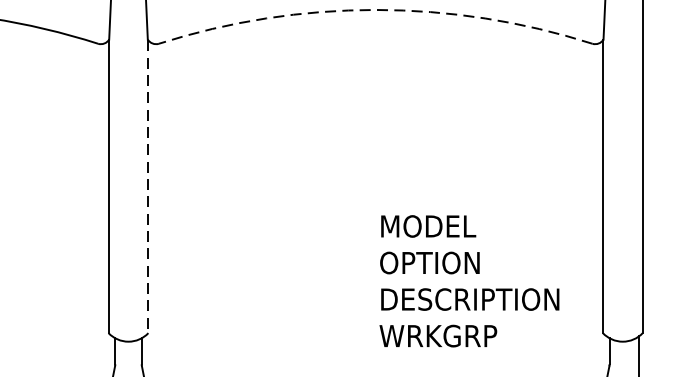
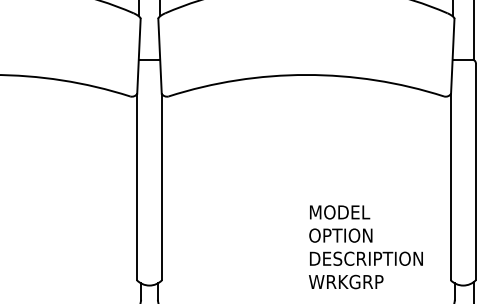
arc: (375, 9) -> (306, 74), dashed -> solid
line: (148, 187) -> (162, 187), dashed -> solid

